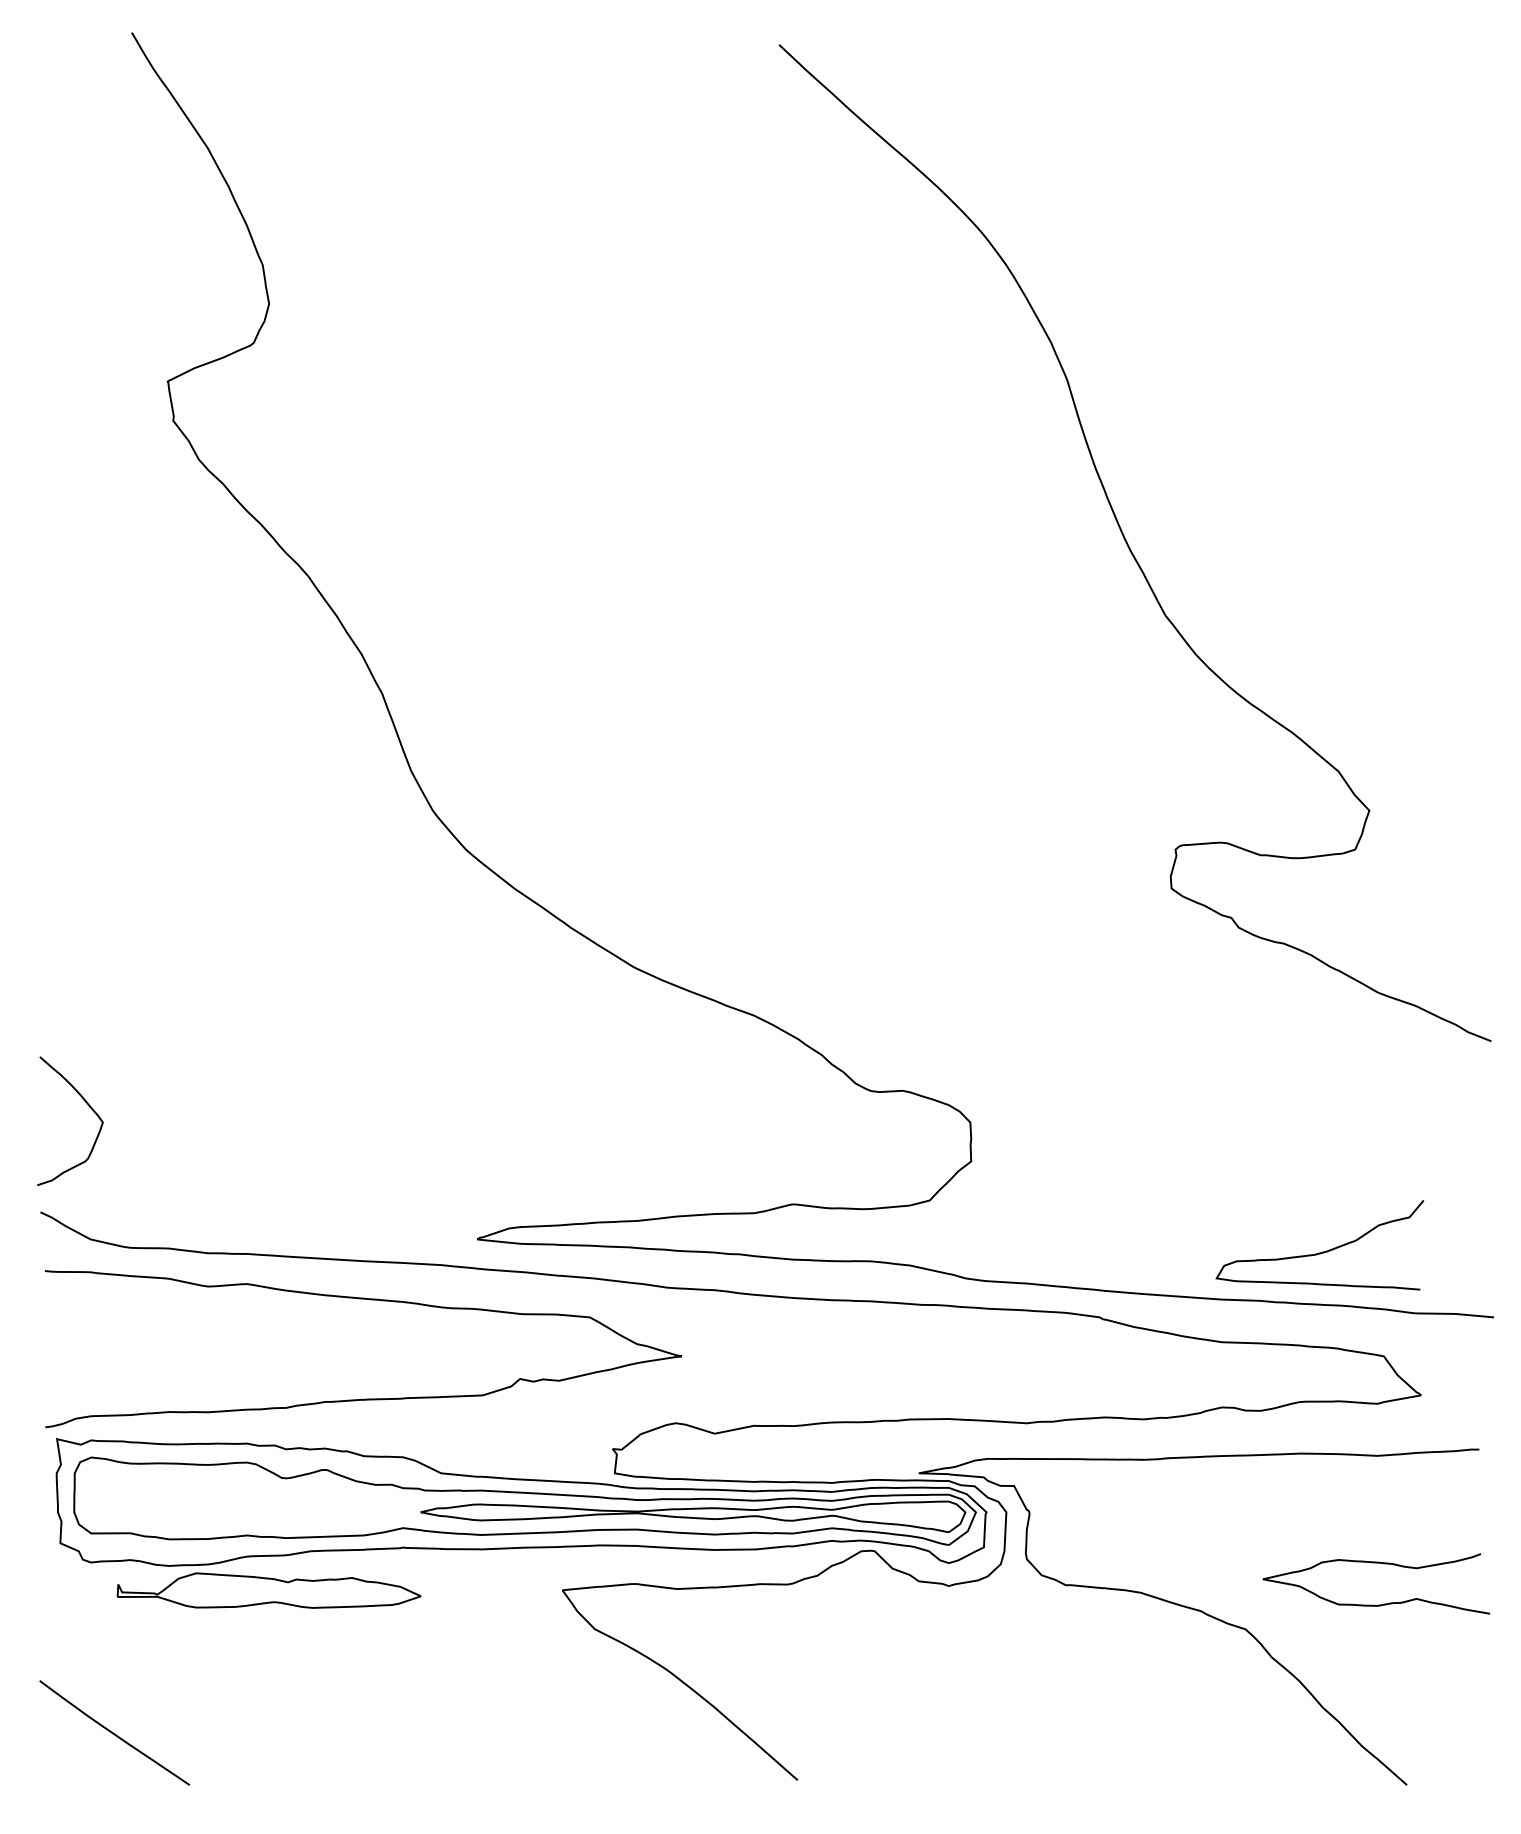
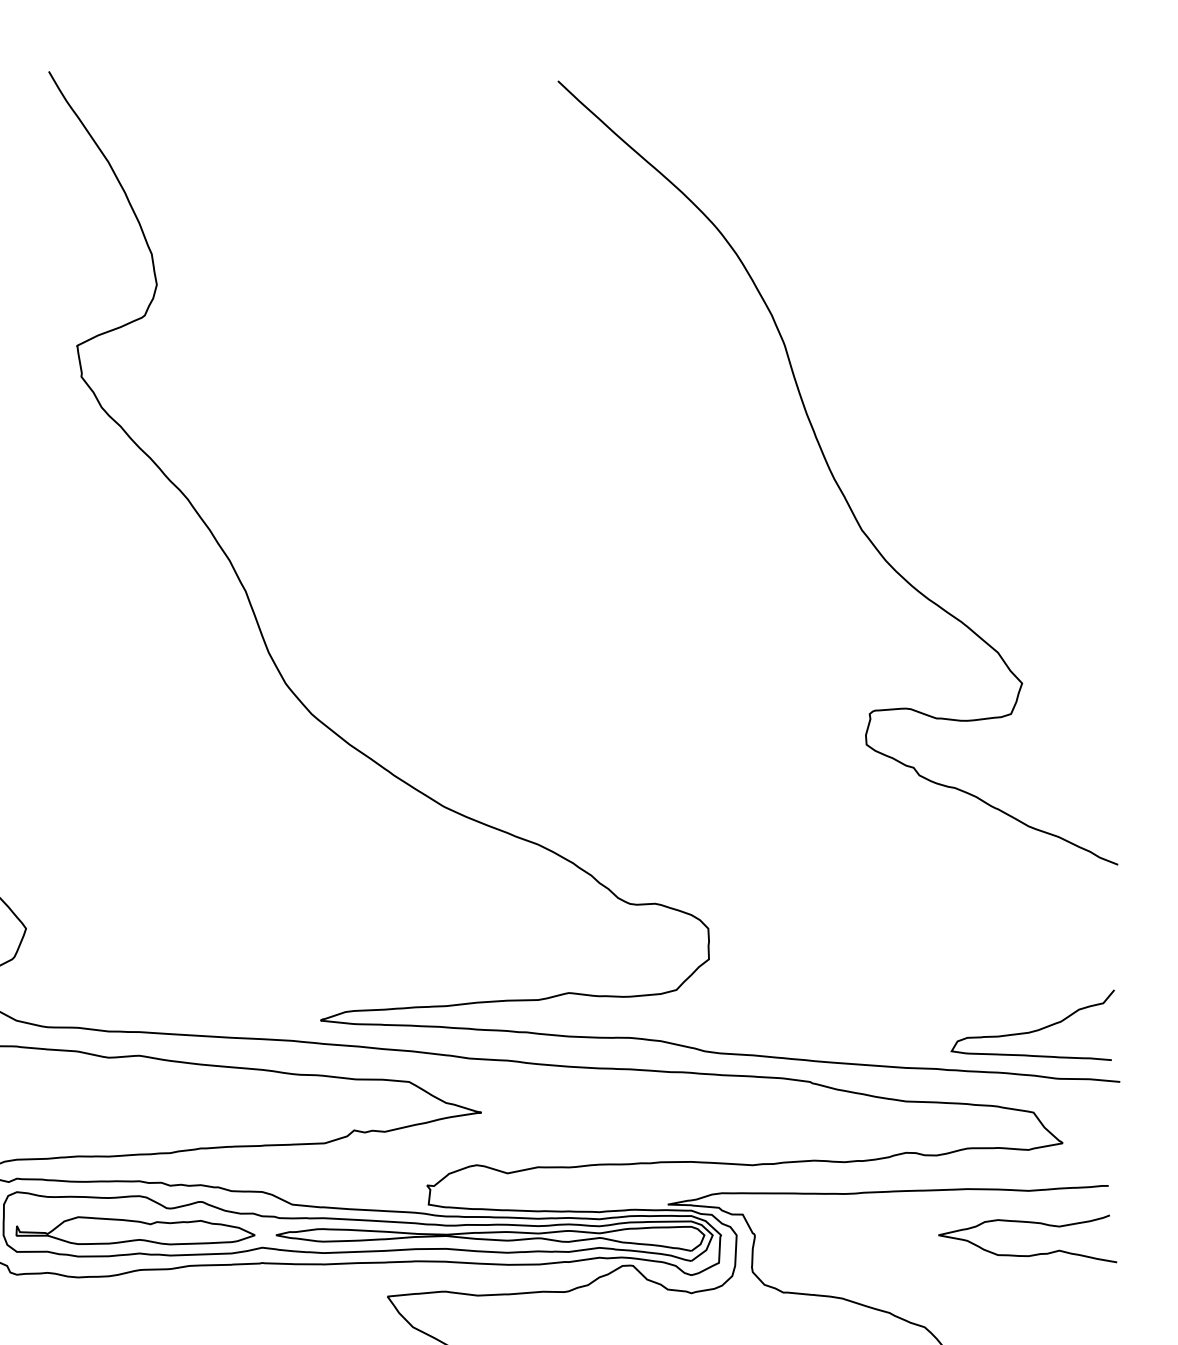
curve: (1322, 1251) -> (1034, 1030), moved
curve: (1376, 1563) -> (1027, 1222), moved
part: (268, 1590) -> (135, 1230), moved

